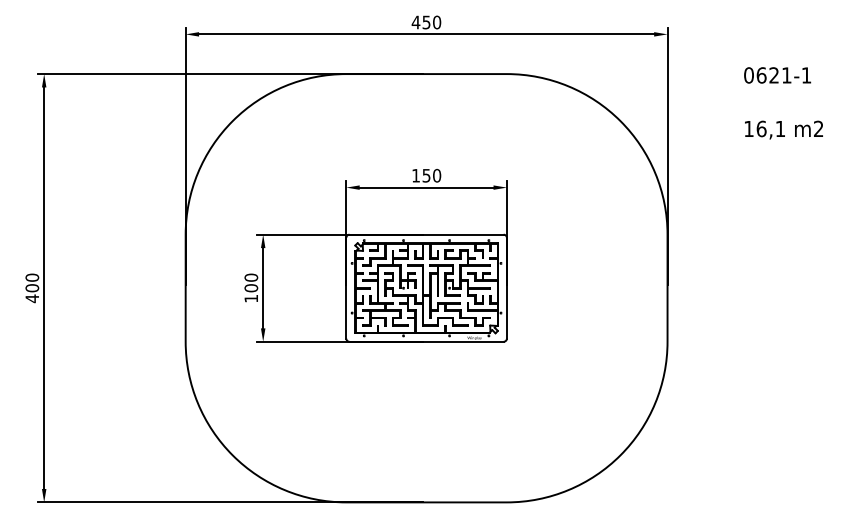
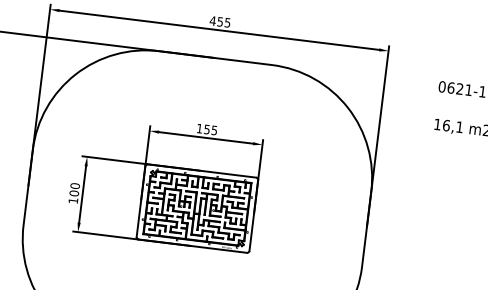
text: (437, 22) -> (227, 22), 450 -> 455
text: (437, 175) -> (214, 130), 150 -> 155

